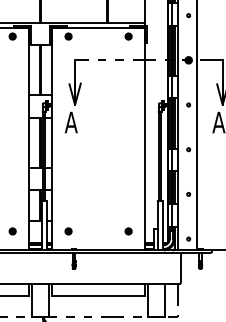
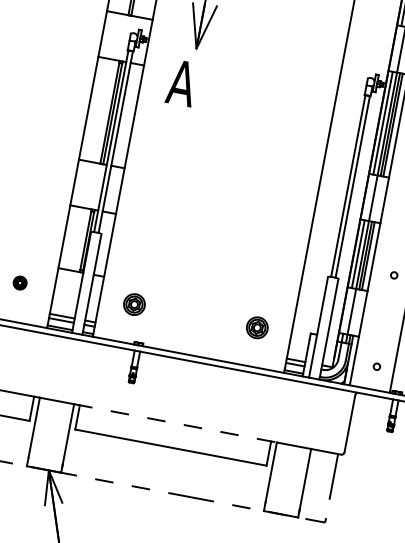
part: (68, 231) -> (134, 304), size x1.6
part: (128, 231) -> (256, 327), size x1.6
line: (98, 283) -> (175, 422), solid -> dashed

